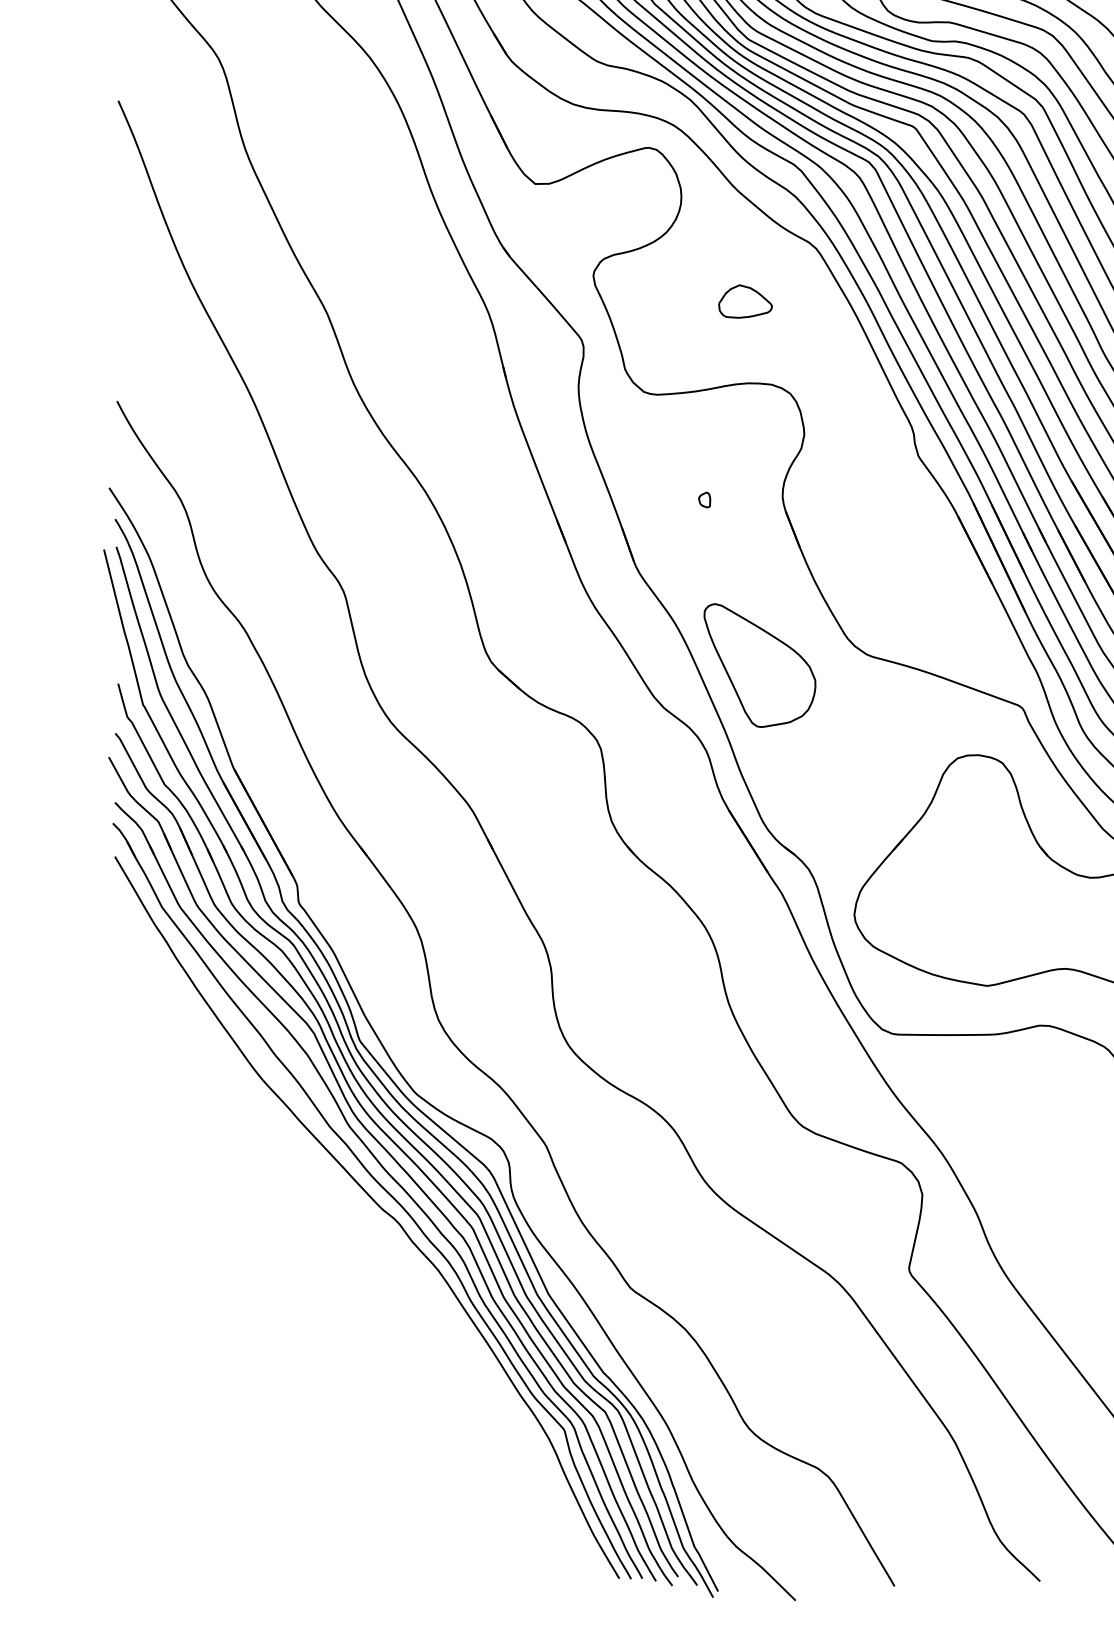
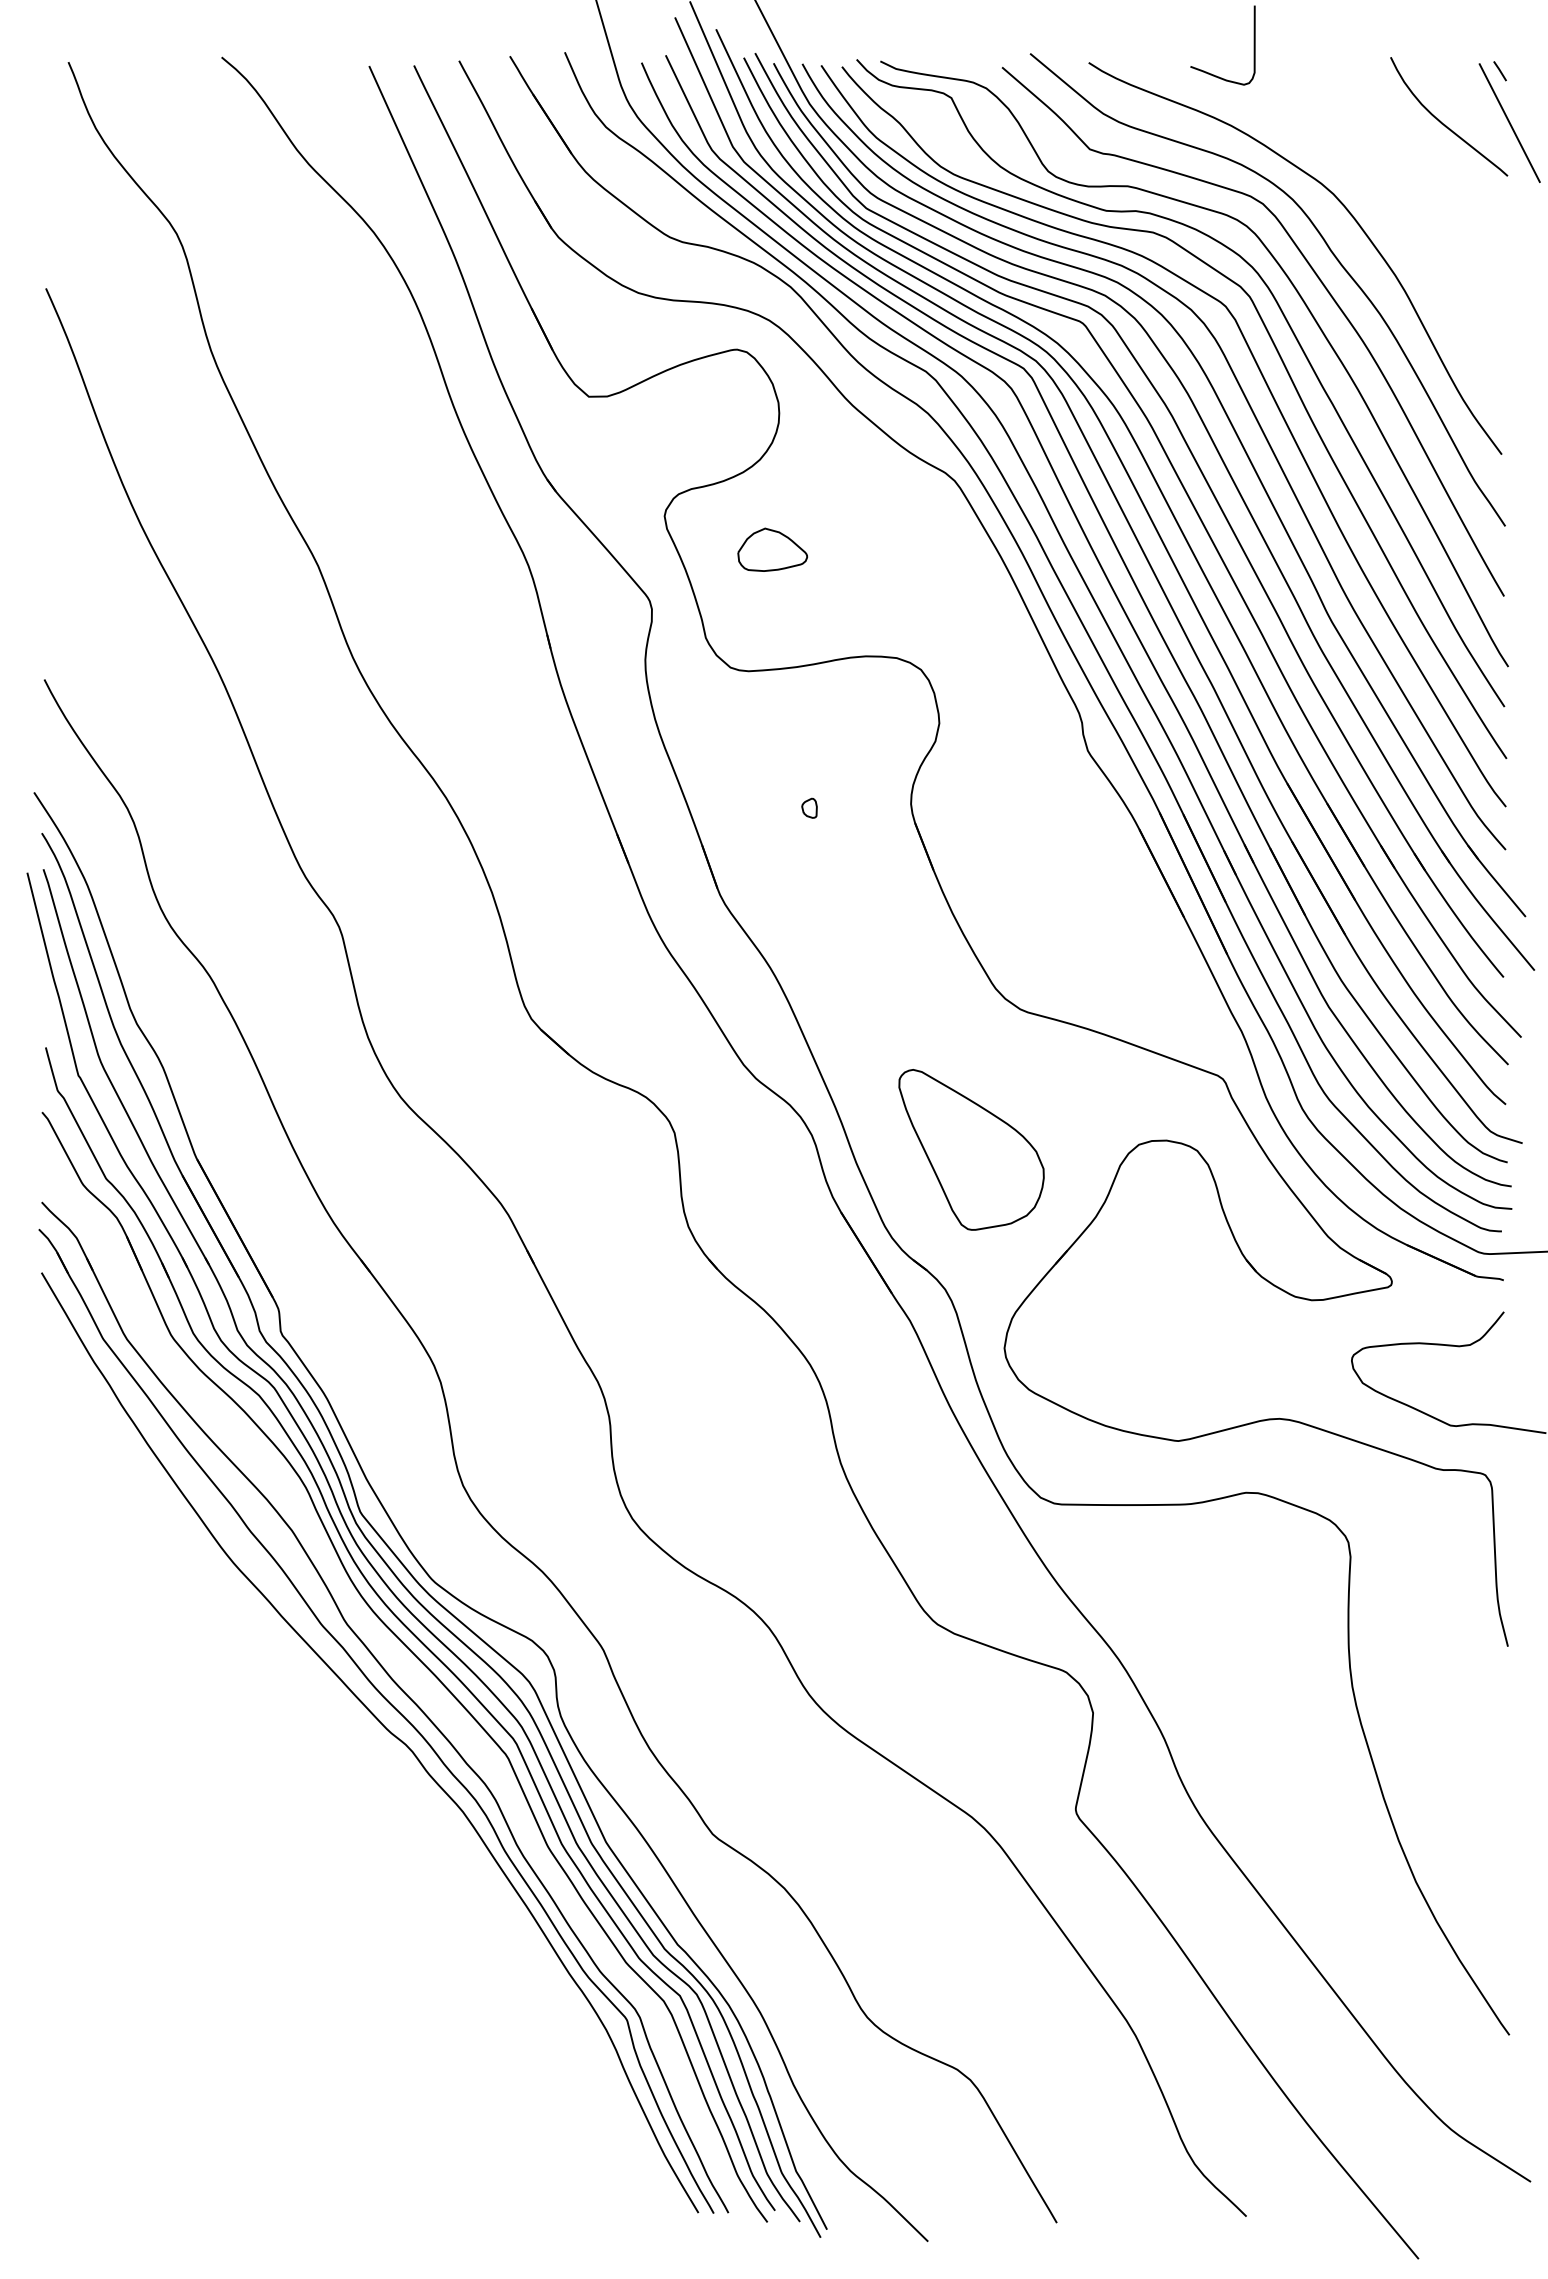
part: (745, 301) -> (772, 549), moved
part: (759, 665) -> (971, 1149), moved
part: (392, 1158) -> (402, 1665), removed

